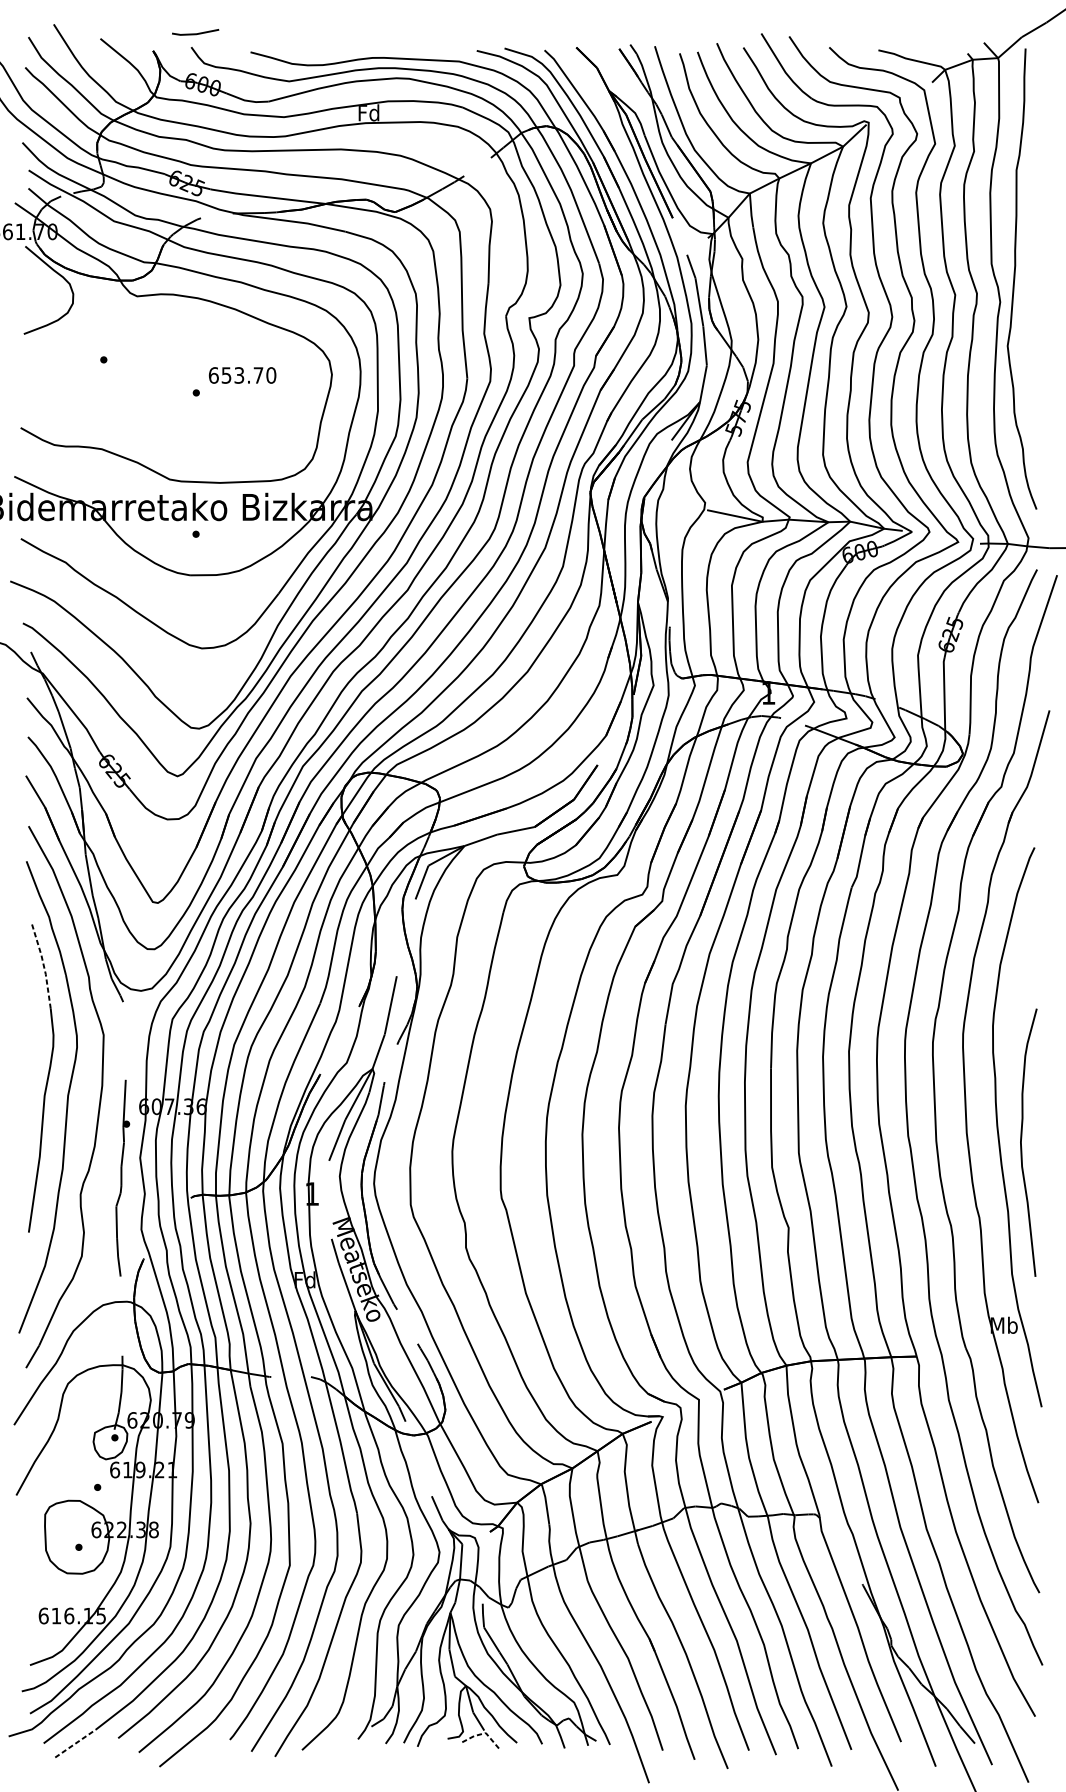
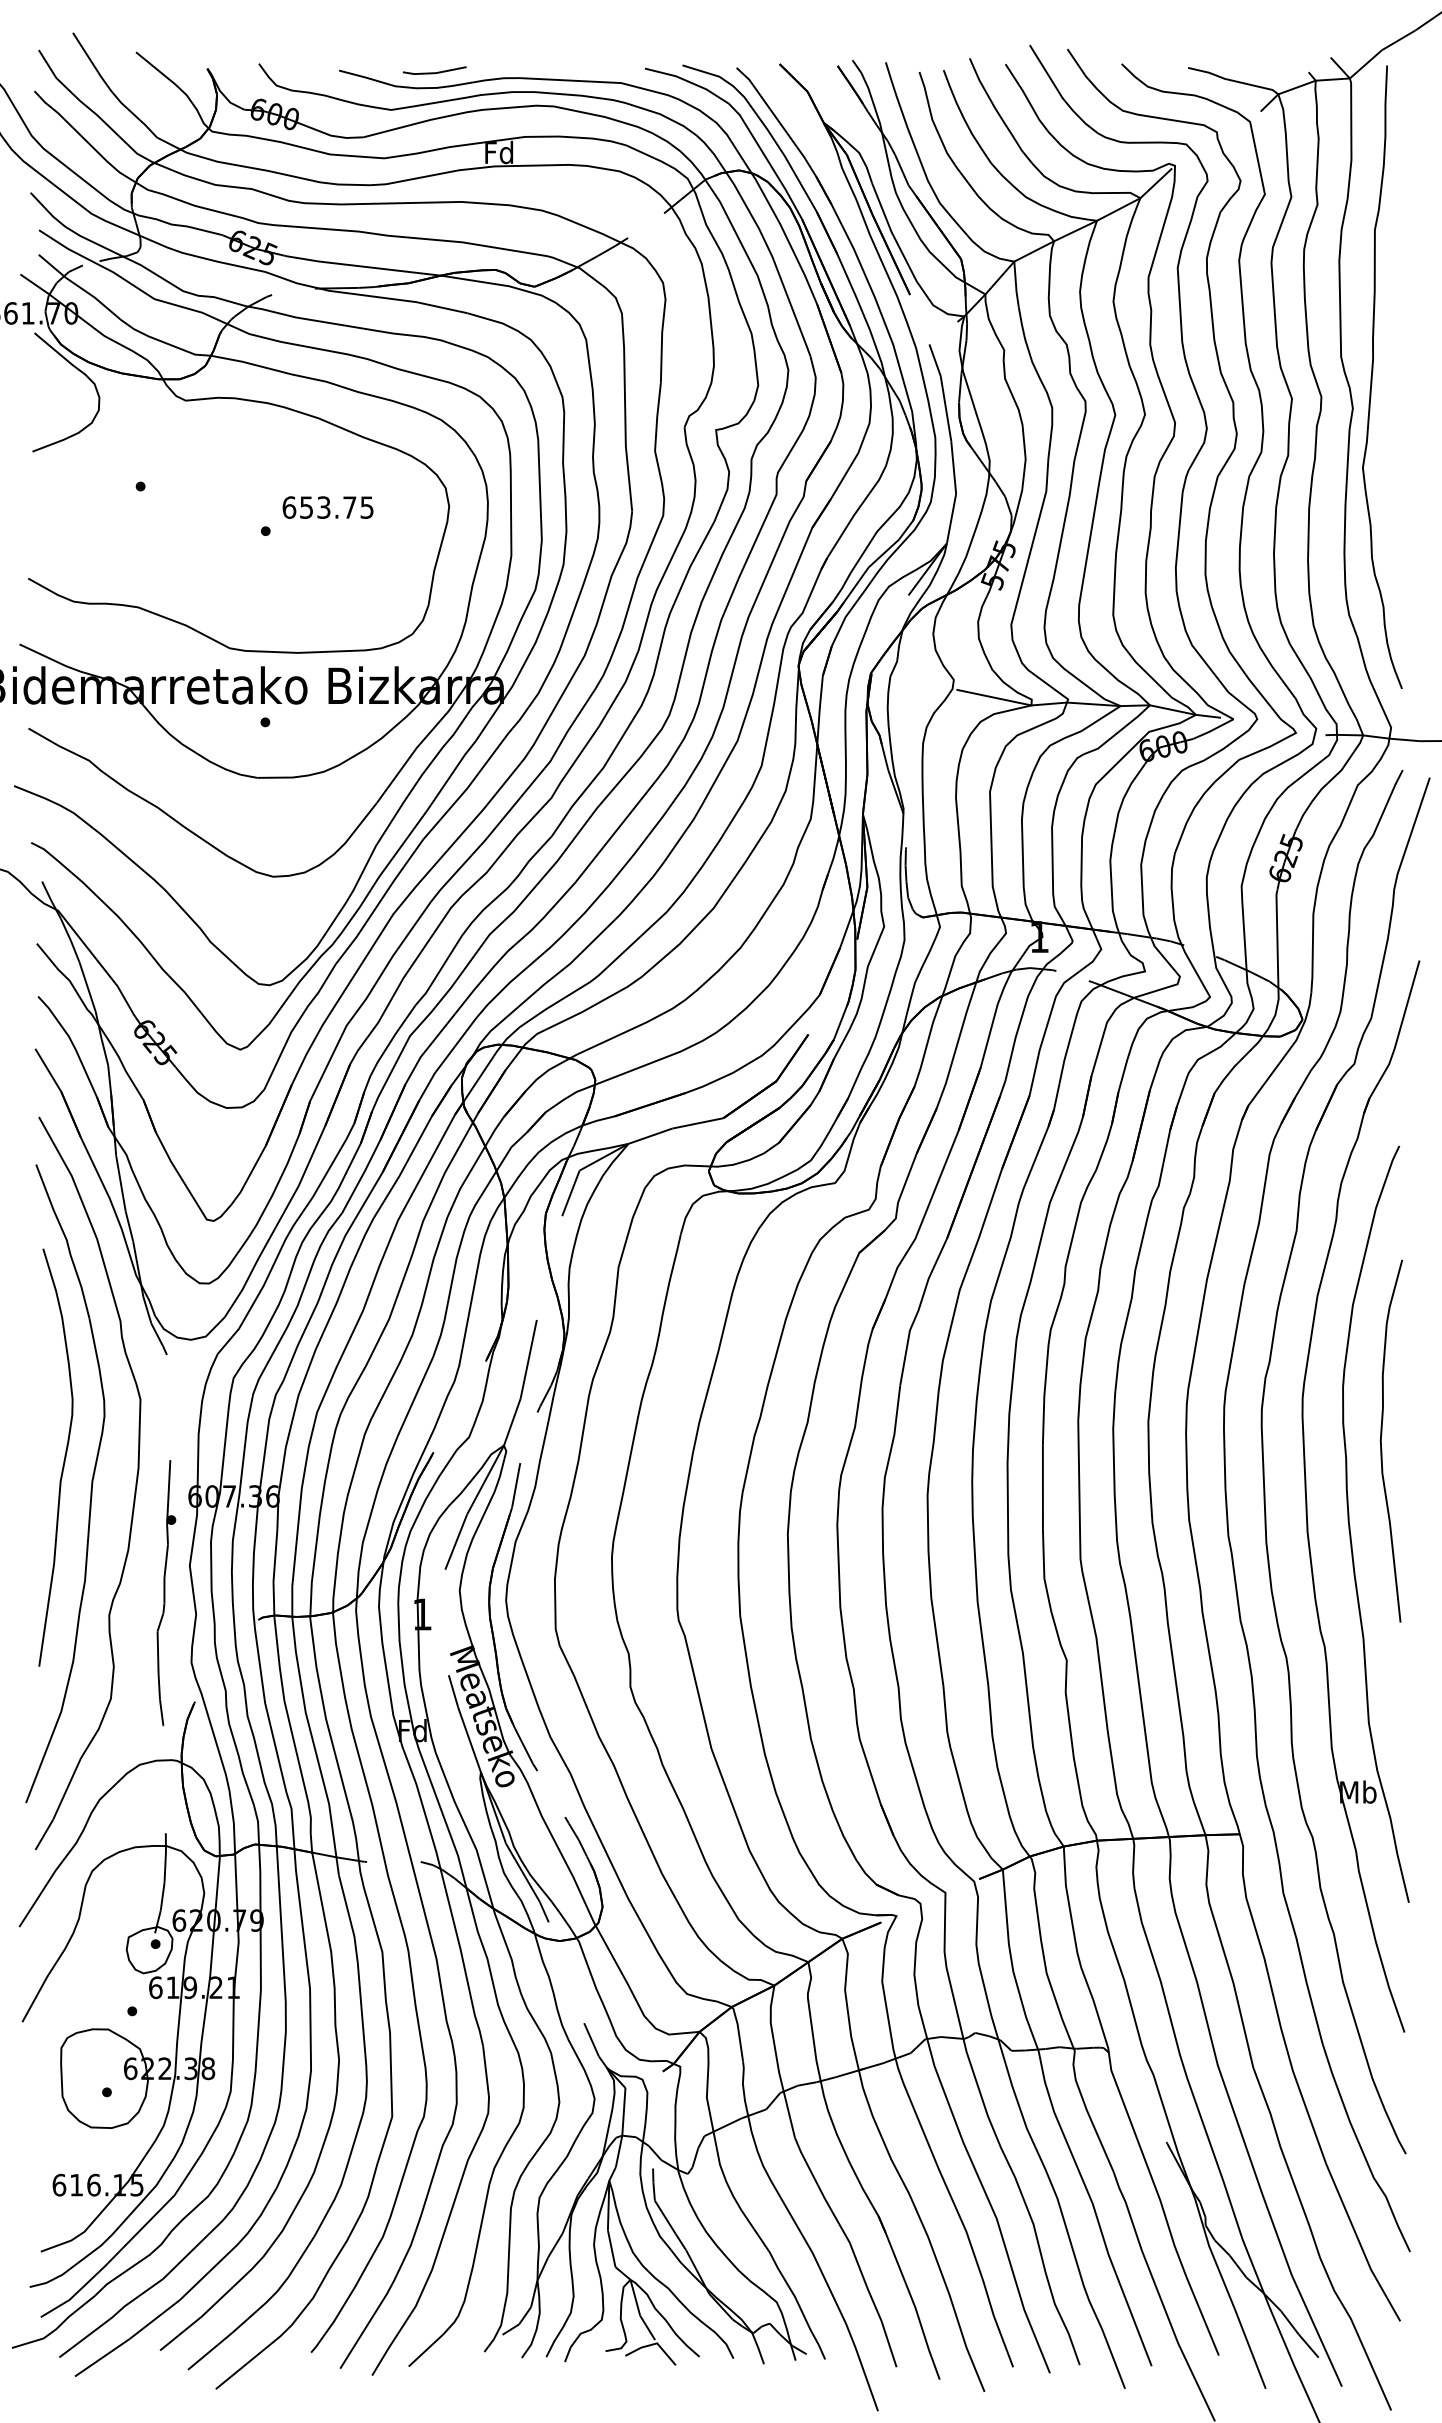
line: (195, 33) -> (434, 72), moved
text: (270, 375) -> (366, 507), 653.70 -> 653.75
line: (43, 965) -> (59, 1305), dashed -> solid
curve: (1021, 1142) -> (1381, 1440), moved
line: (483, 1733) -> (654, 2344), dashed -> solid
line: (75, 1743) -> (102, 2357), dashed -> solid

